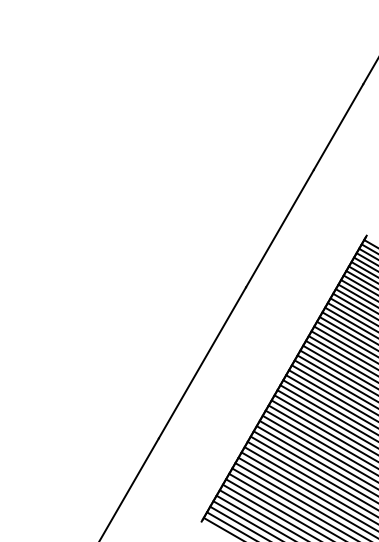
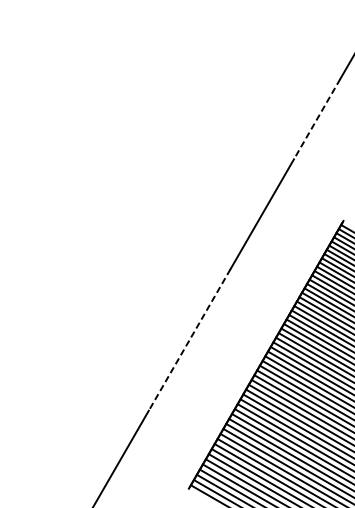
line: (338, 127) -> (317, 119), solid -> dashed
line: (202, 363) -> (189, 340), solid -> dashed

